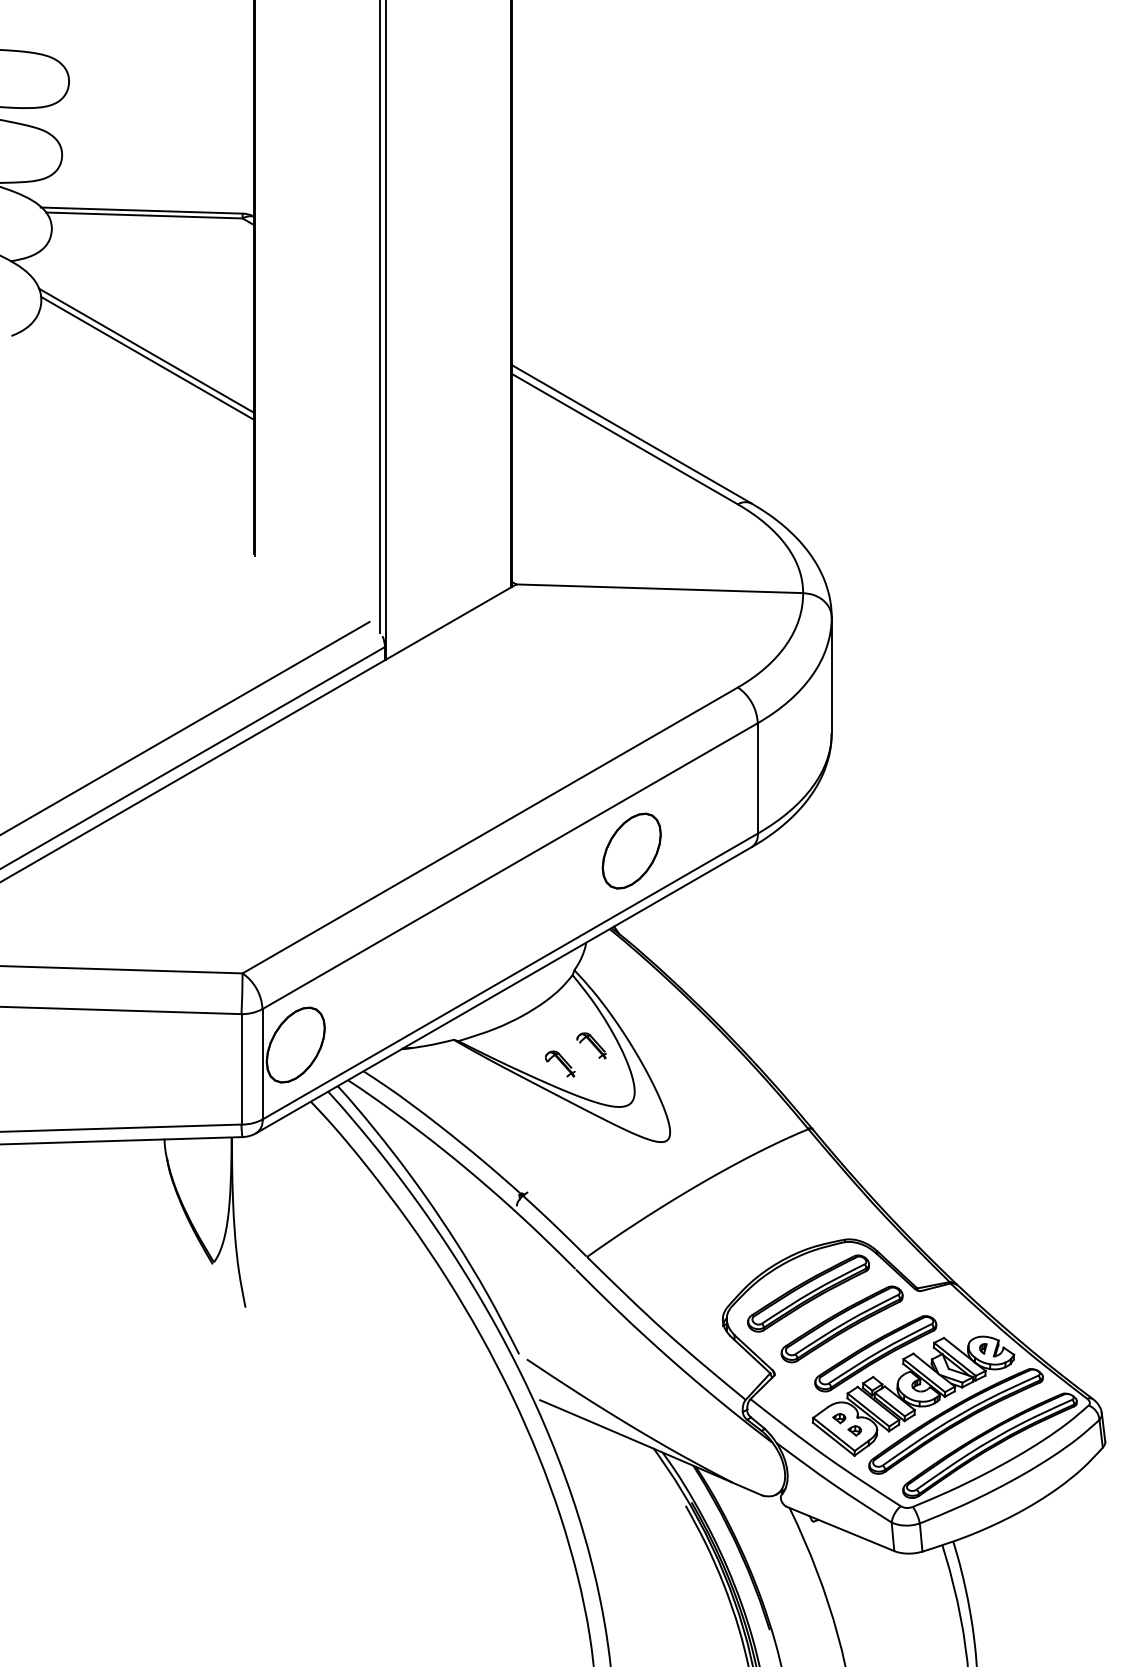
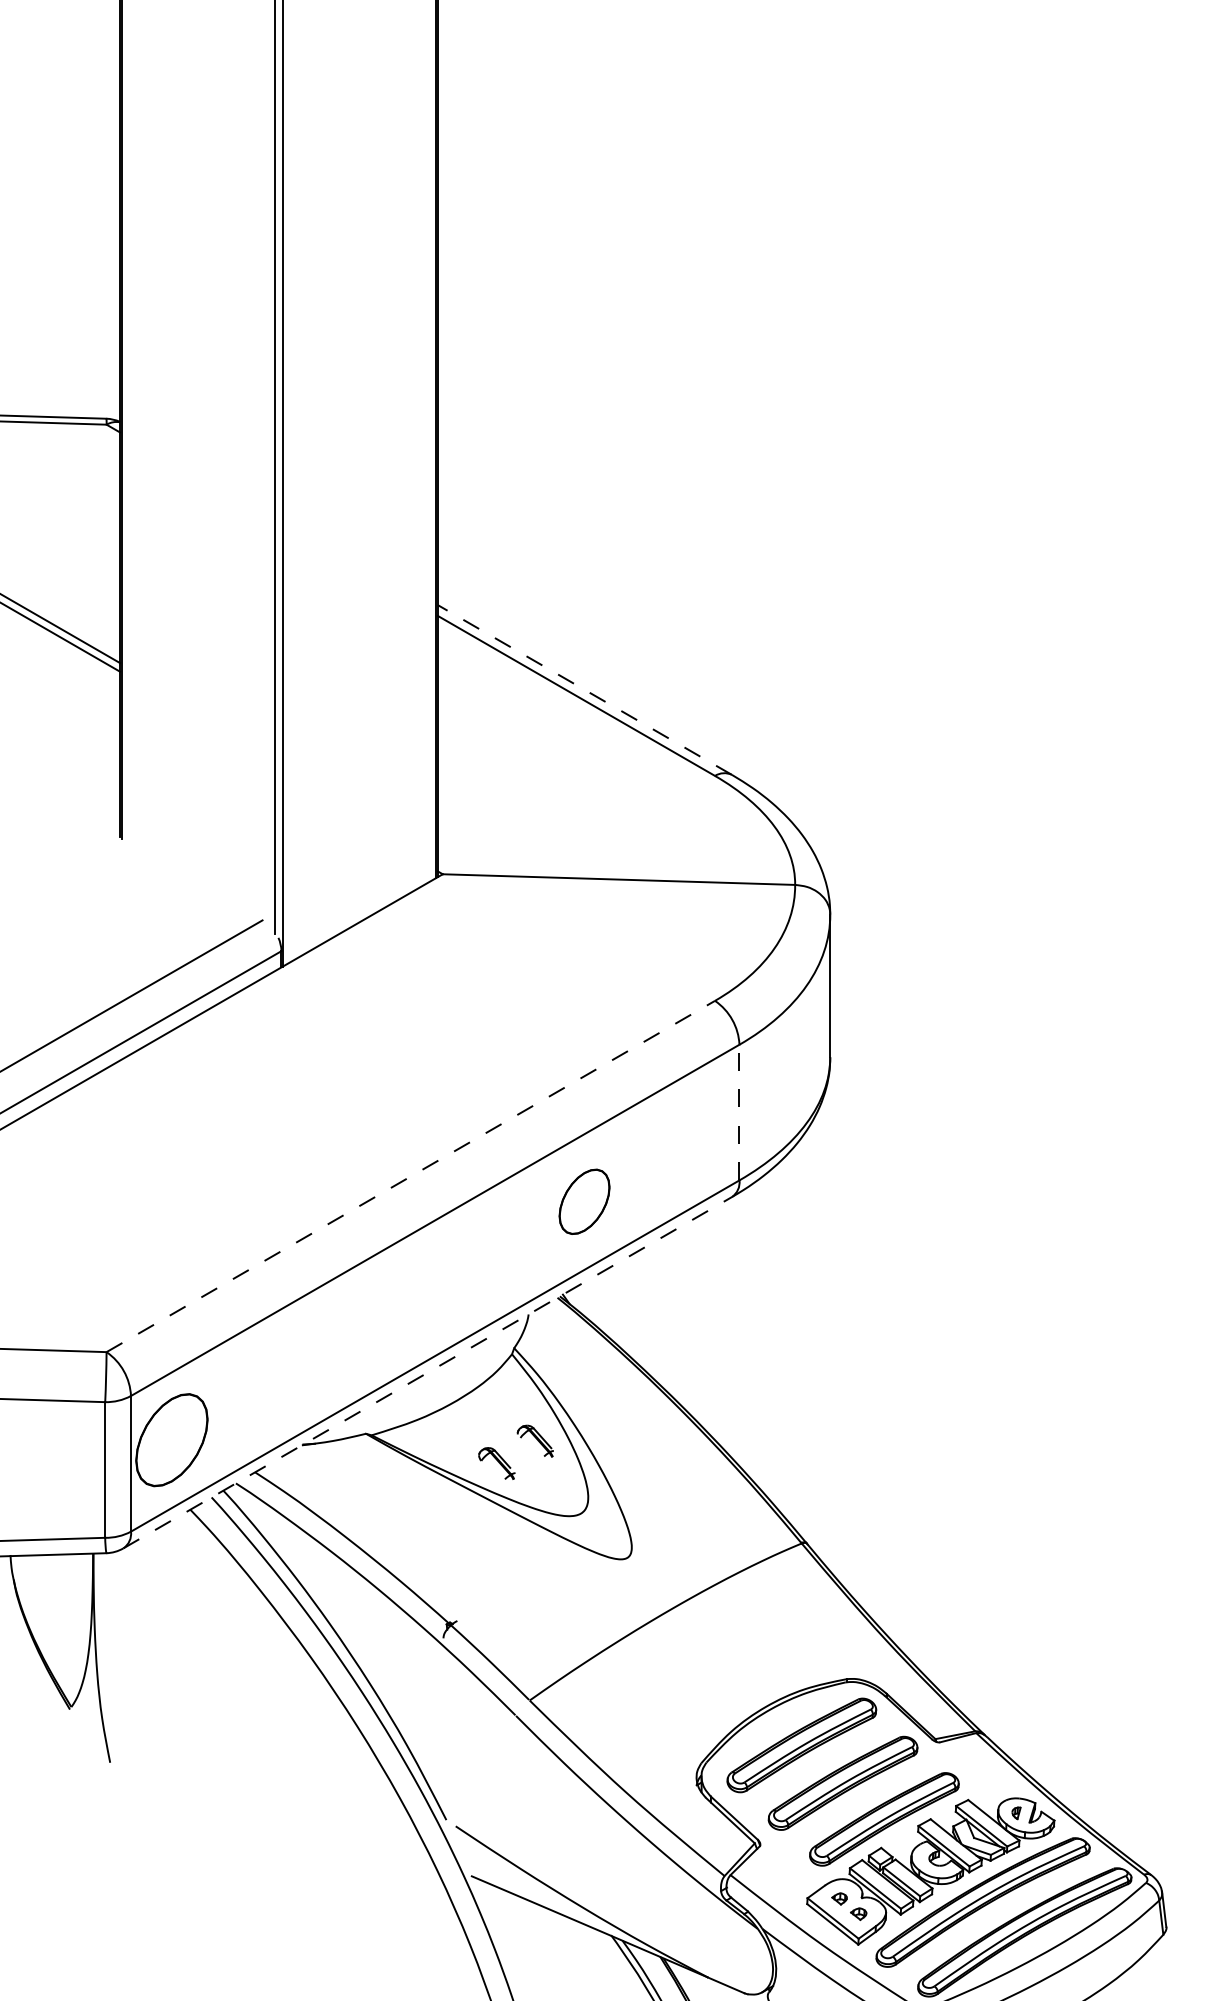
line: (631, 434) -> (584, 690), solid -> dashed
line: (757, 777) -> (739, 1111), solid -> dashed
line: (490, 830) -> (411, 1176), solid -> dashed
part: (631, 850) -> (584, 1201), size x0.7
line: (503, 990) -> (427, 1373), solid -> dashed

